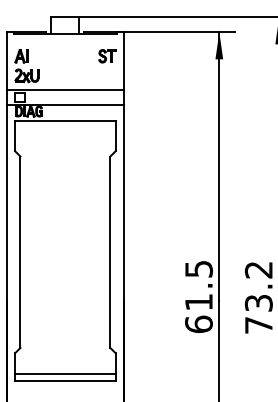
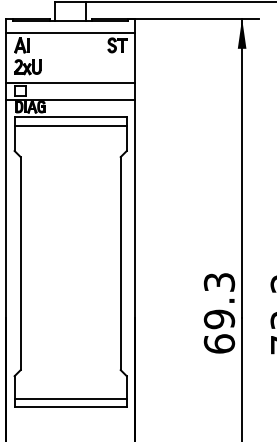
line: (65, 45) -> (70, 33), added
line: (65, 129) -> (70, 126), added
text: (198, 285) -> (218, 300), 61.5 -> 69.3

